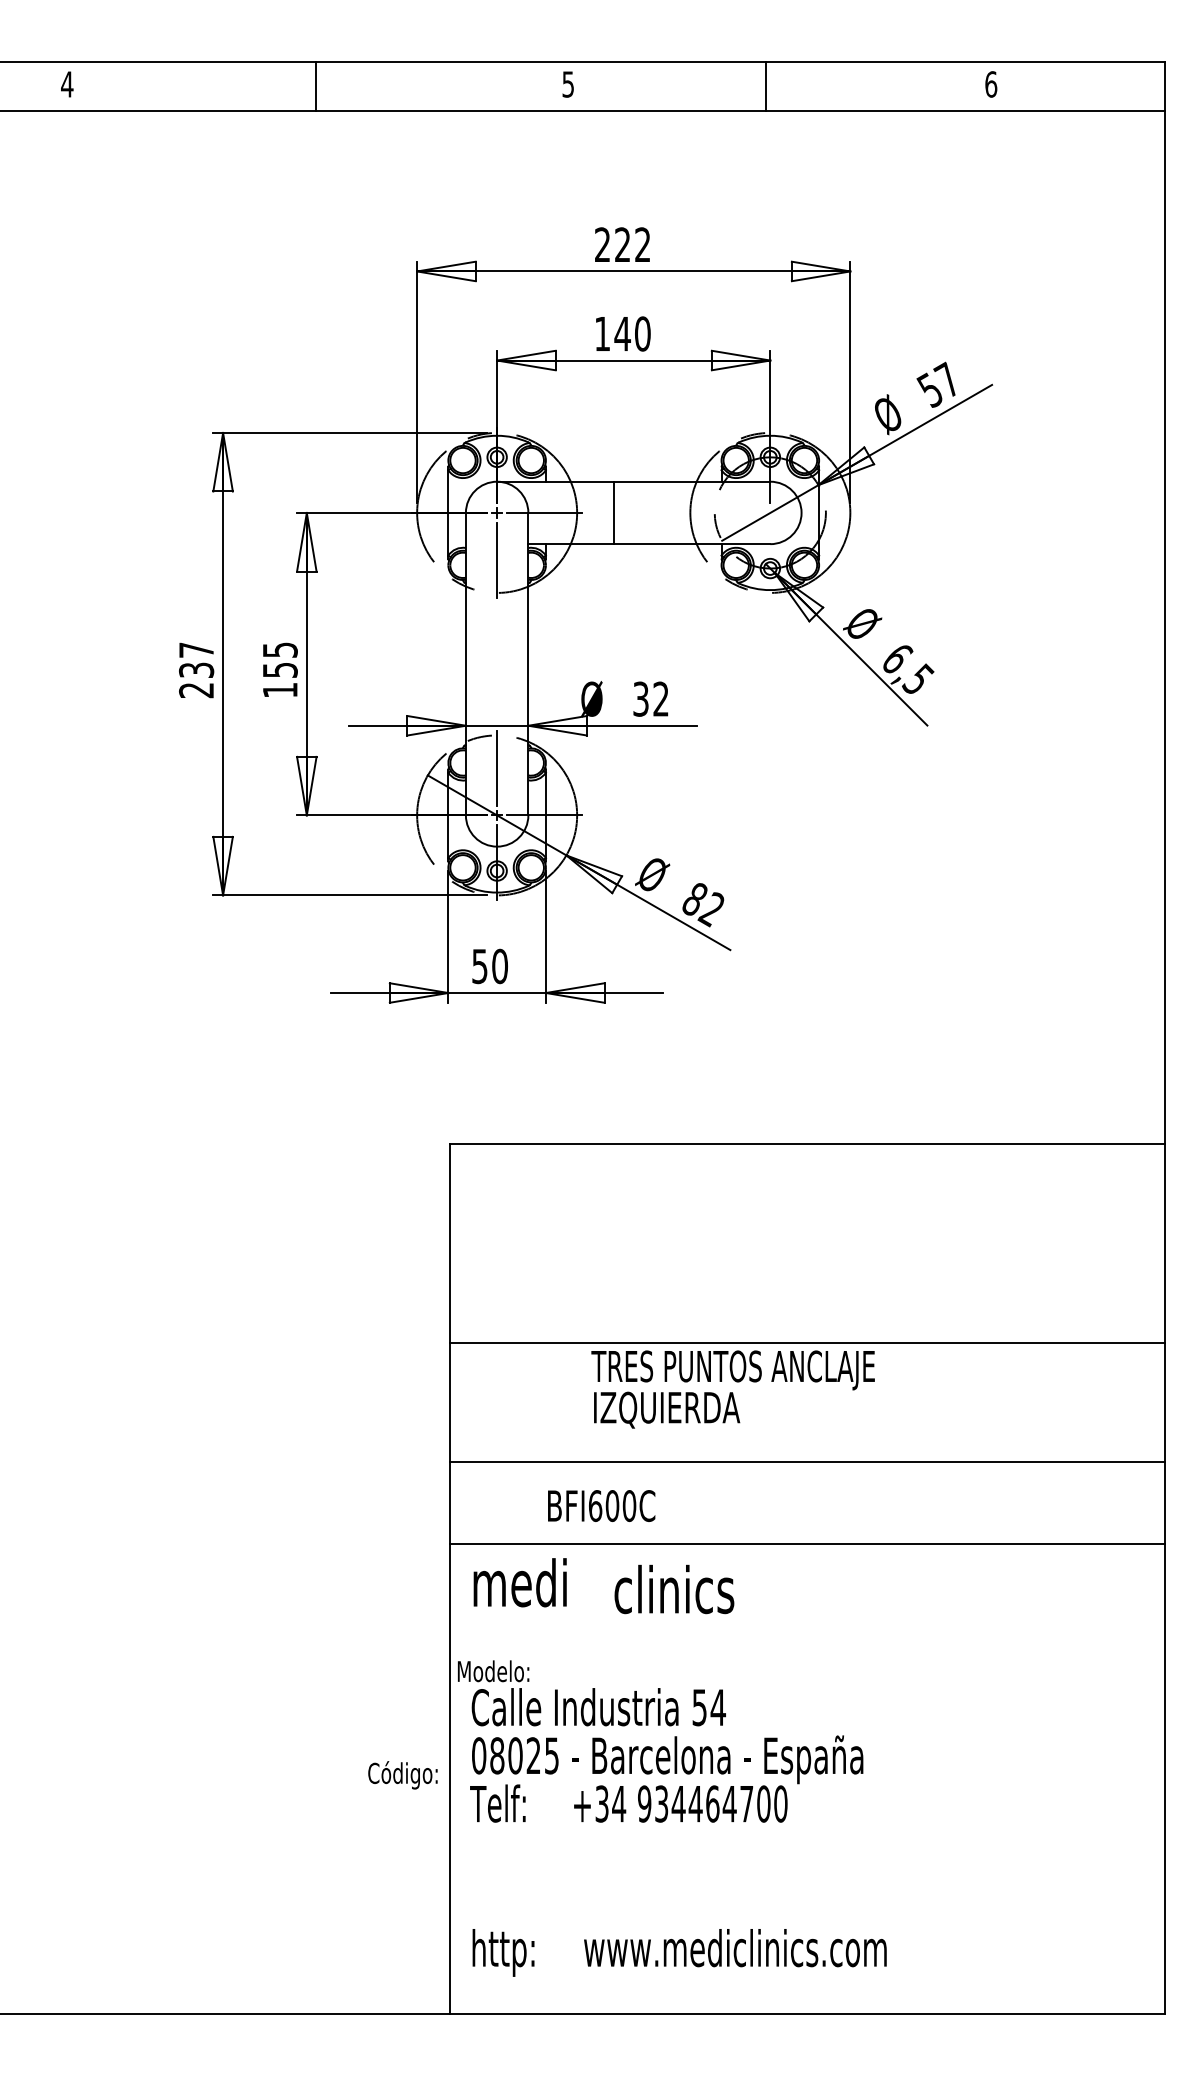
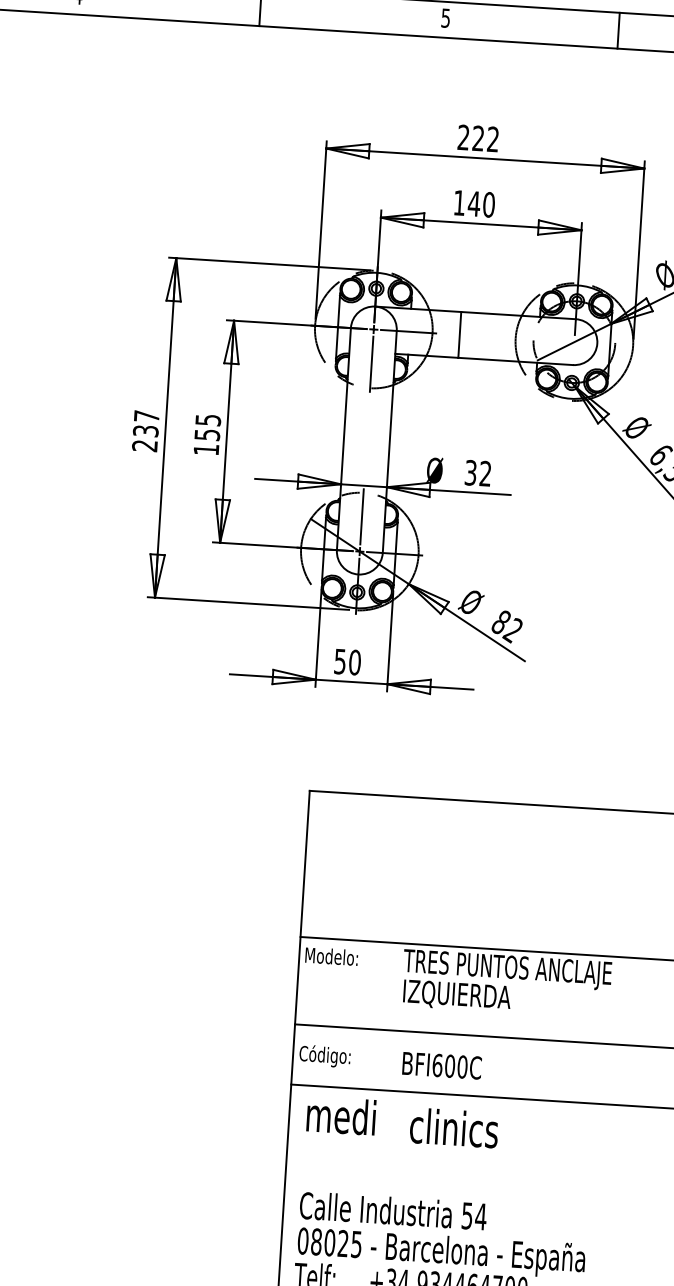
line: (765, 86) -> (618, 30), moved
text: (601, 1505) -> (442, 1065), moved
text: (493, 1671) -> (331, 956), moved
text: (402, 1775) -> (324, 1056), moved

